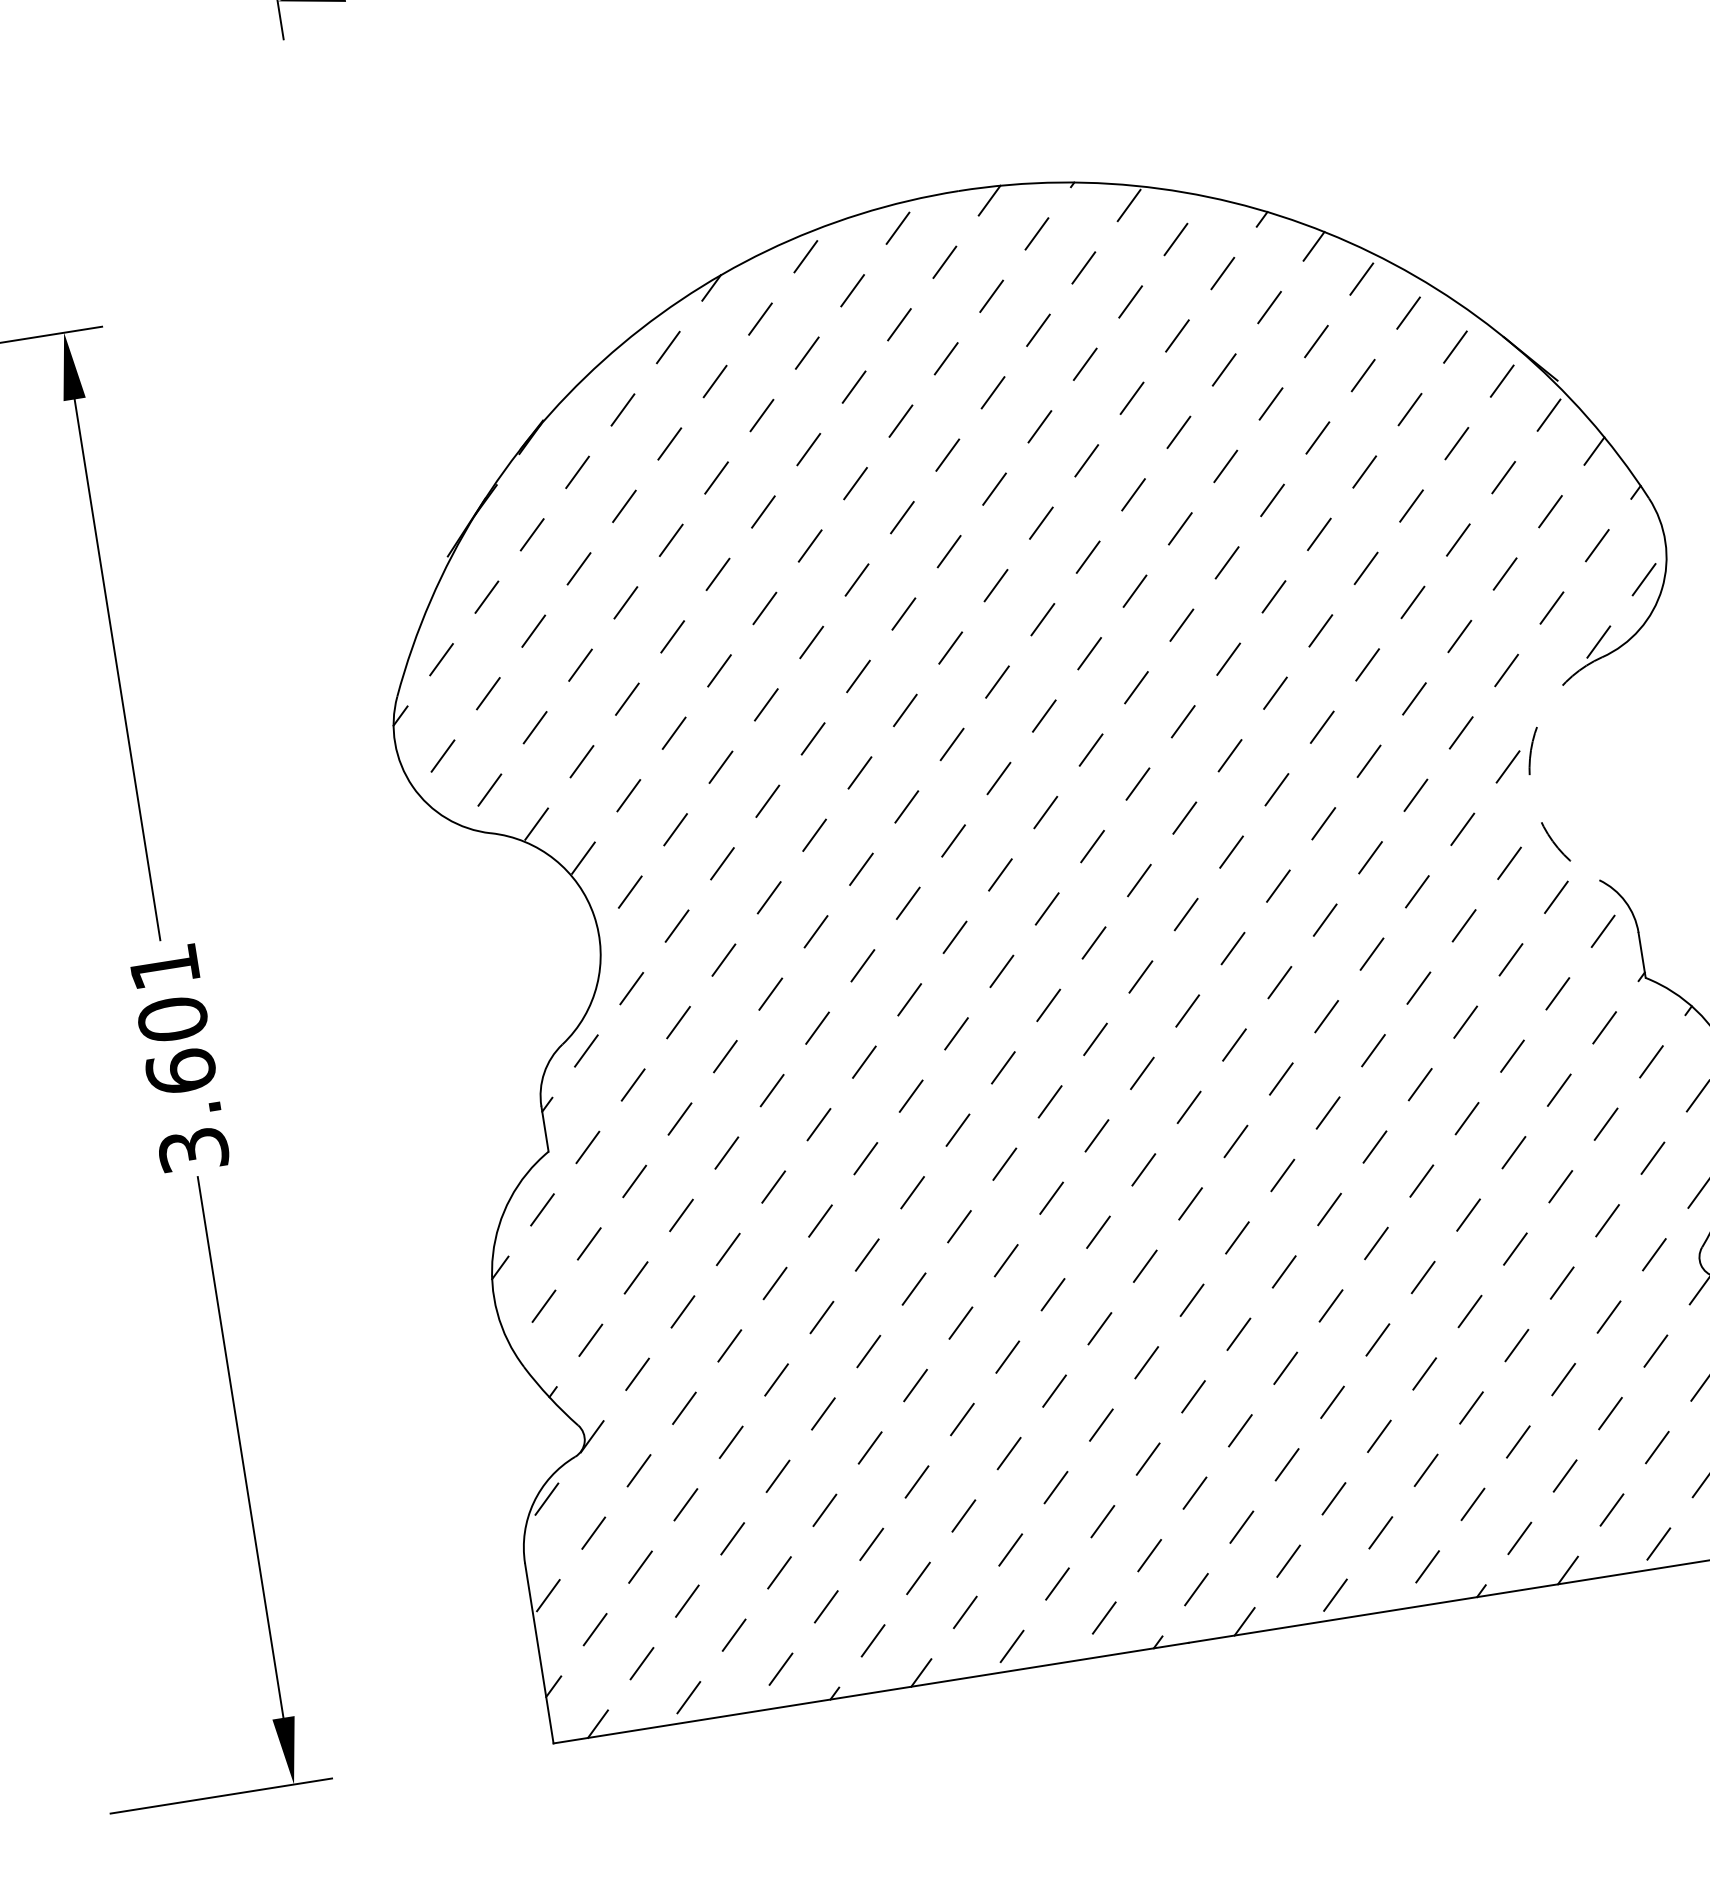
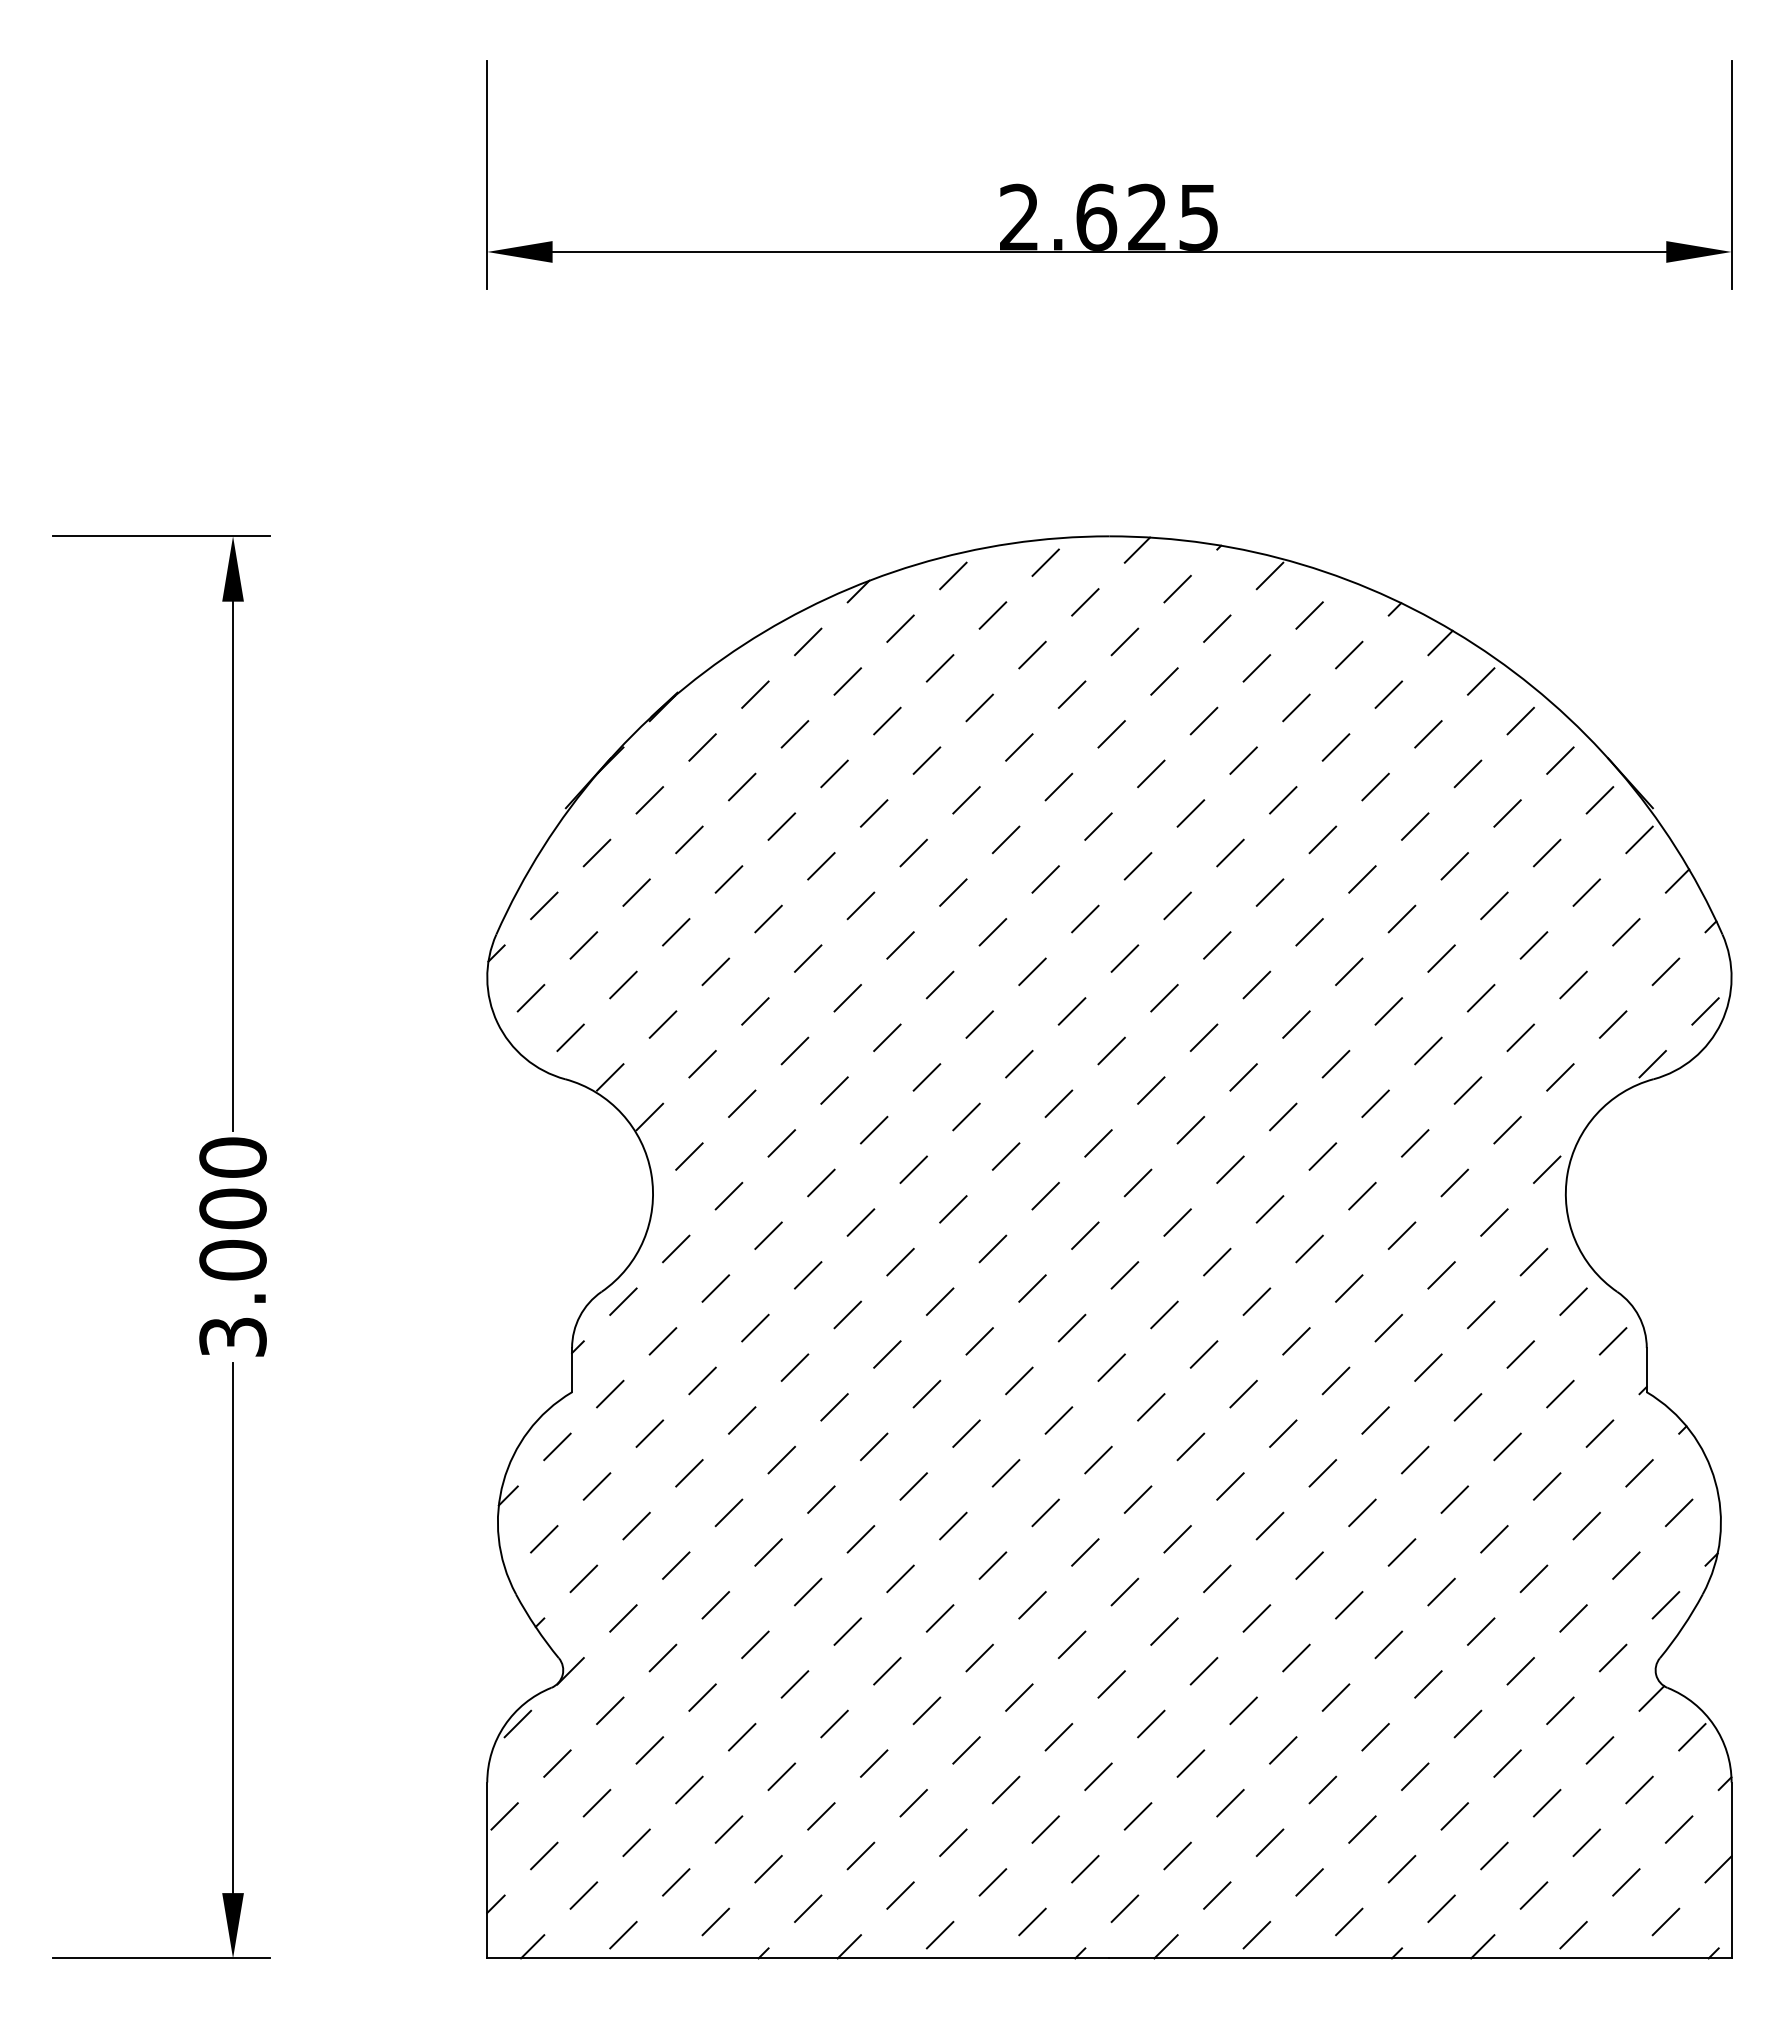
arc: (1529, 767) -> (1567, 1173), dashed -> solid
text: (172, 1019) -> (232, 1208), 3.601 -> 3.000

